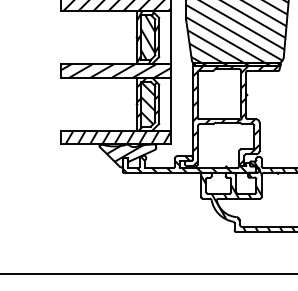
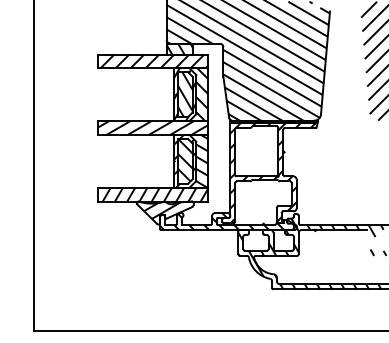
hatch: (154, 37) -> (191, 94), added
hatch: (156, 104) -> (193, 161), added

